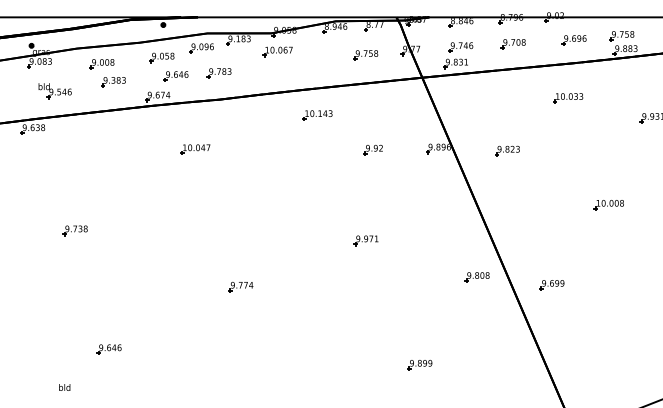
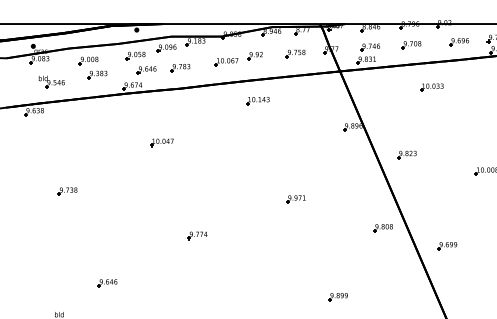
part: (277, 51) -> (226, 61), moved
part: (568, 98) -> (432, 87), moved
part: (195, 149) -> (162, 142), moved
part: (372, 149) -> (254, 55), moved
part: (507, 150) -> (406, 154), moved
part: (551, 285) -> (447, 246), moved
part: (108, 349) -> (107, 283), moved

